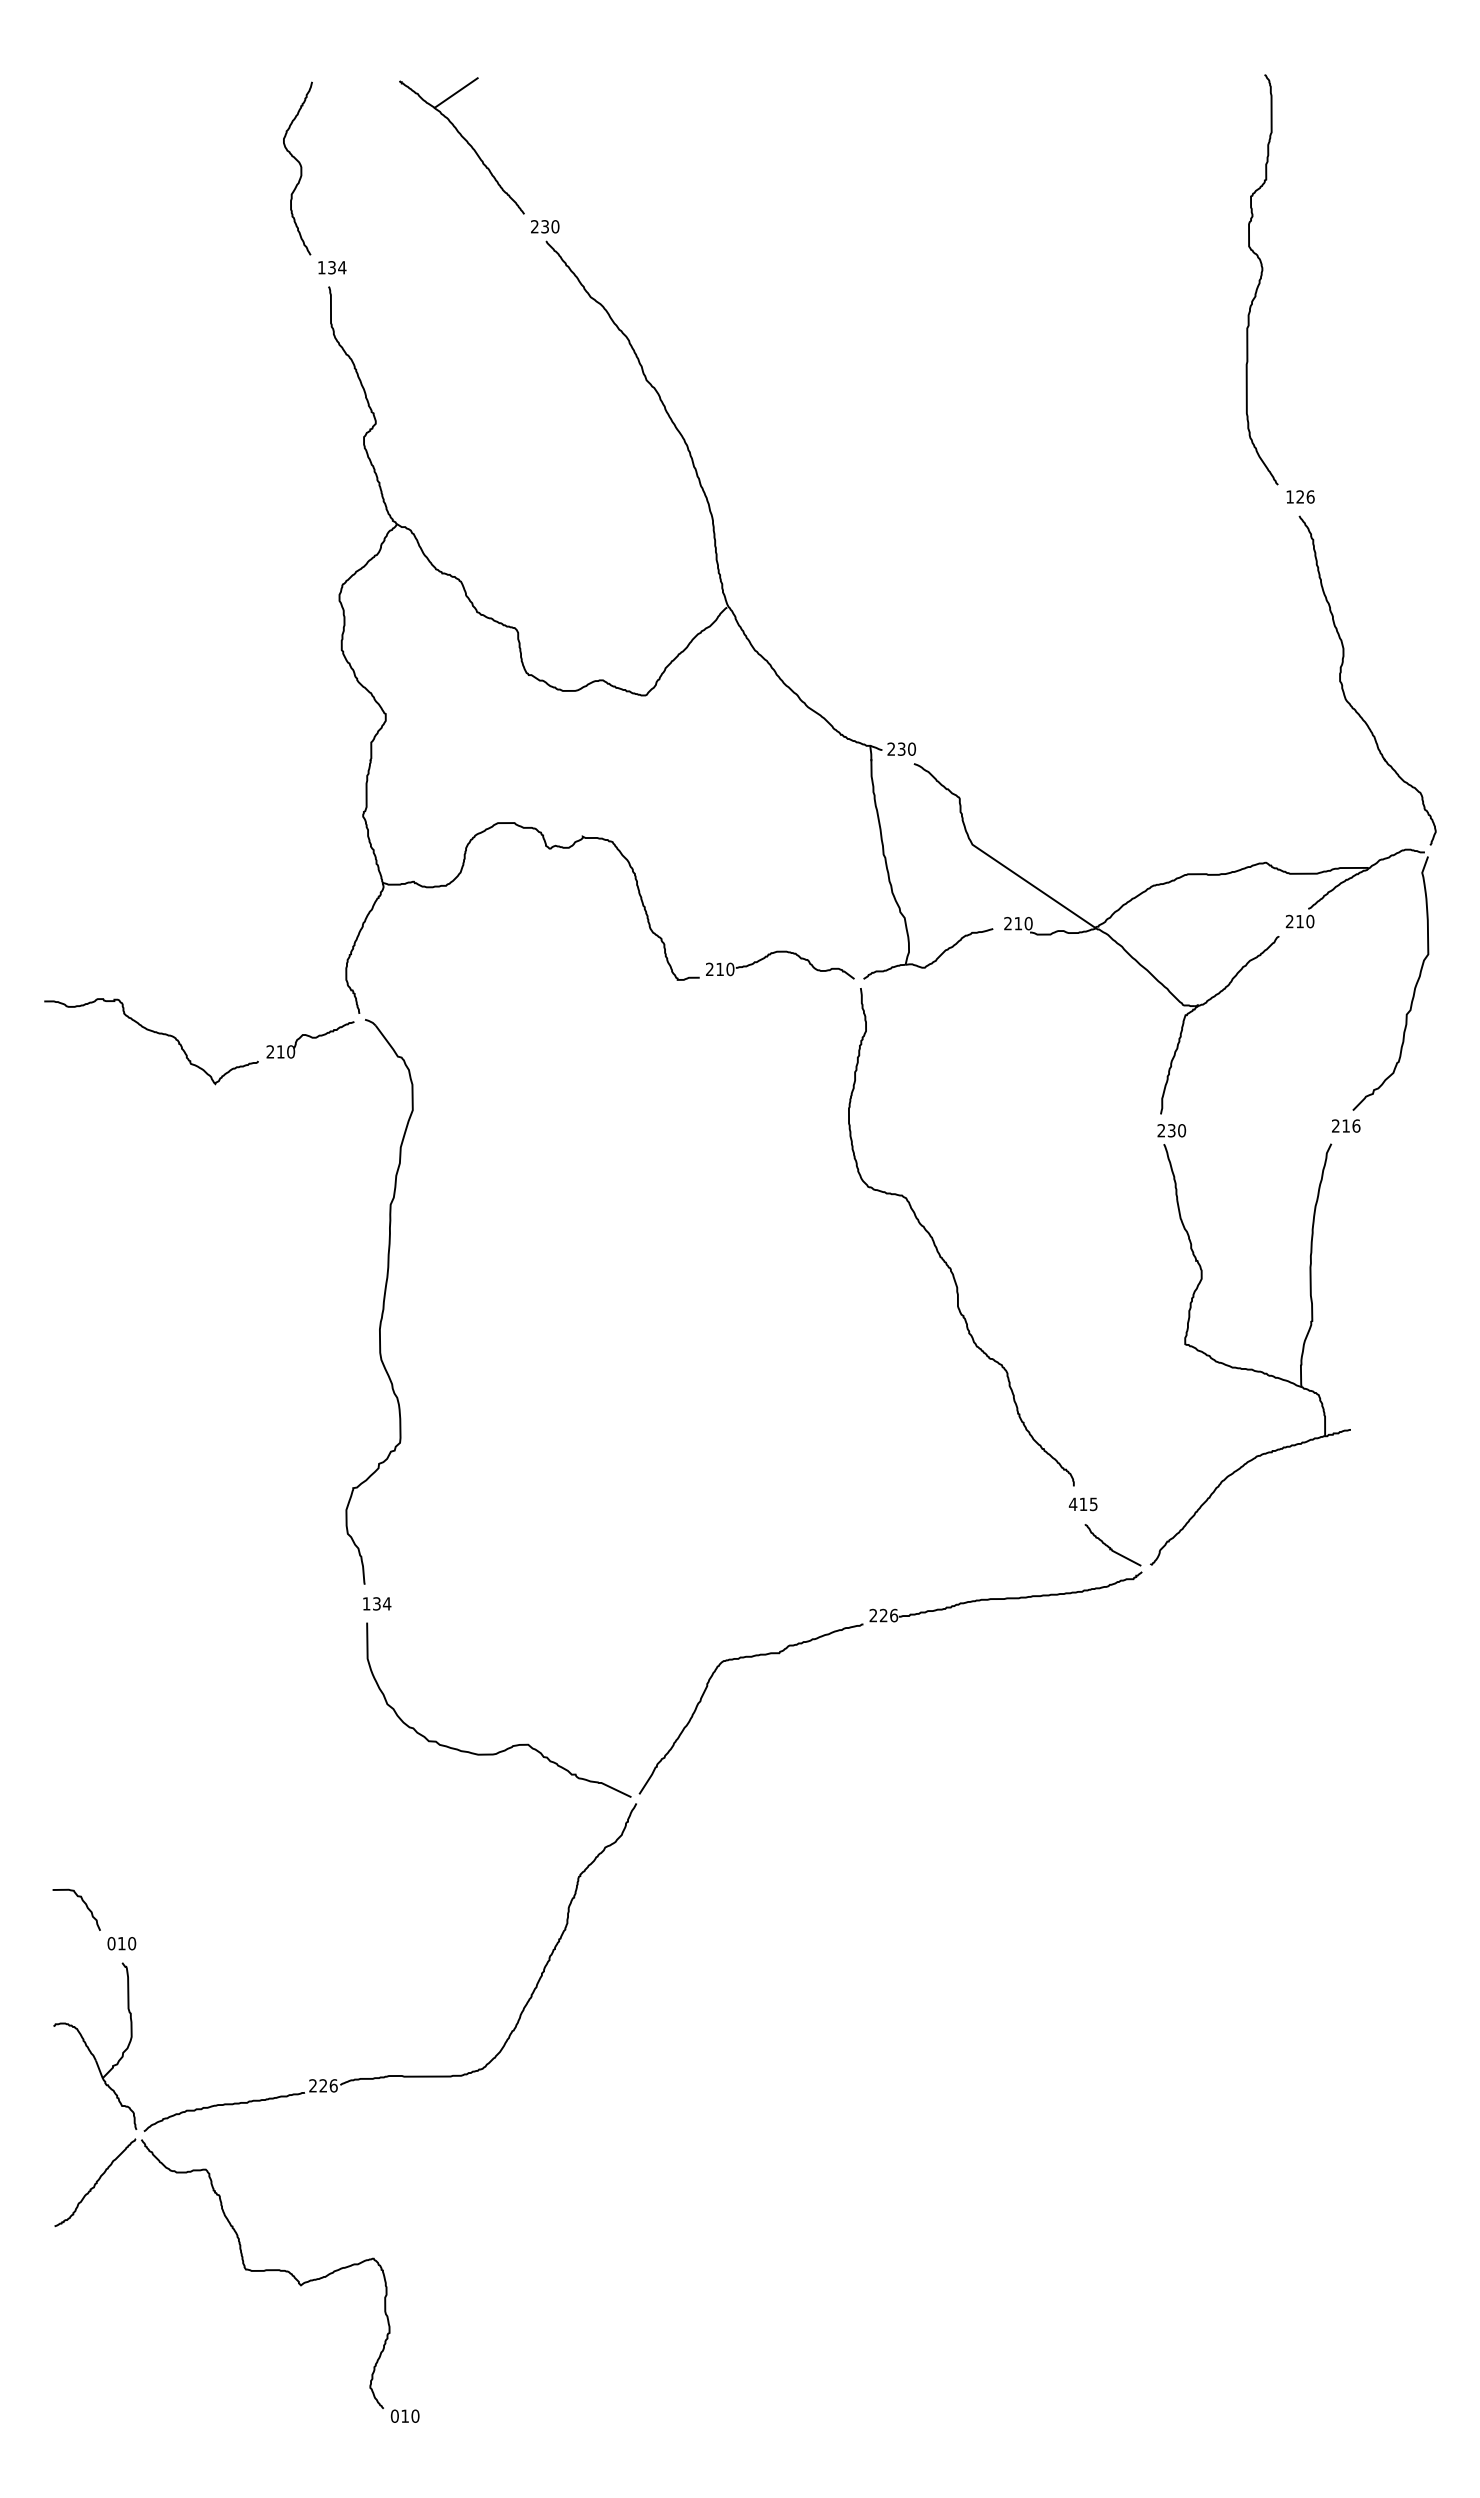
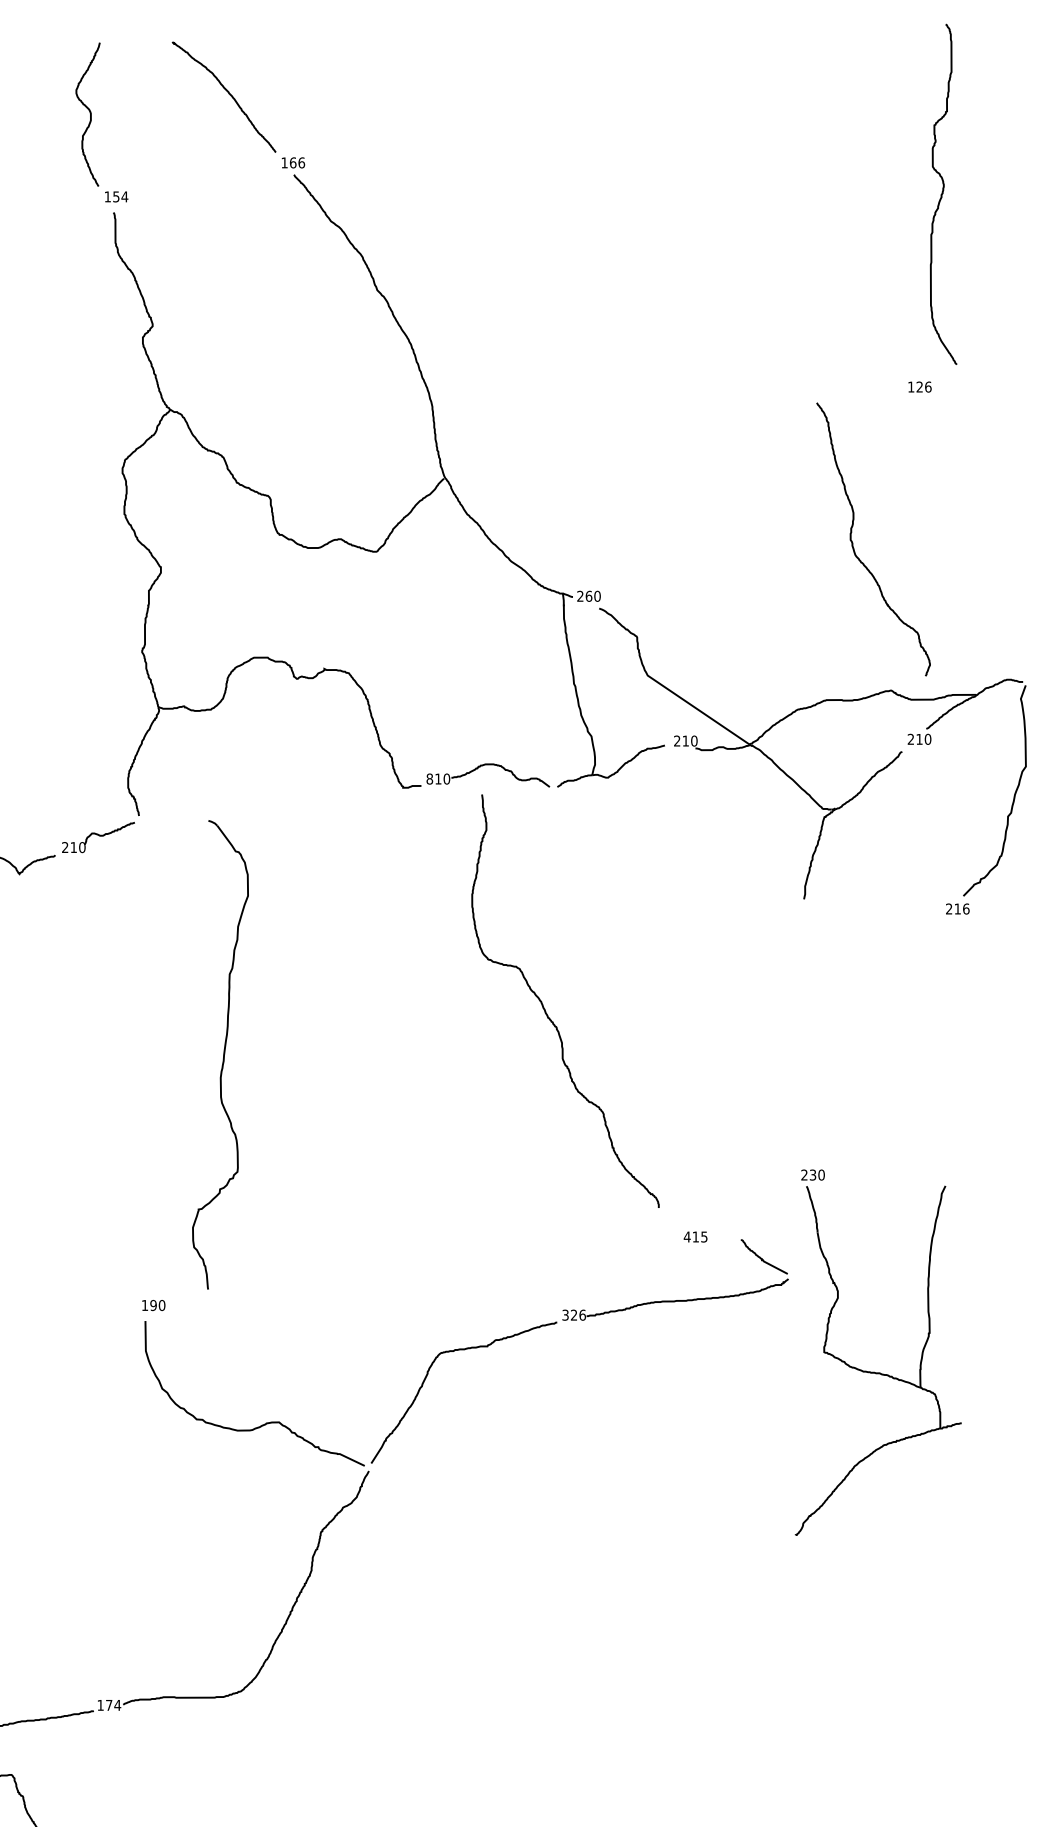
line: (455, 92) -> (218, 51), removed
text: (545, 226) -> (293, 162), 230 -> 166
text: (331, 267) -> (115, 196), 134 -> 154
curve: (1261, 279) -> (943, 194), moved
part: (1343, 685) -> (853, 543), moved
text: (901, 748) -> (588, 595), 230 -> 260
text: (709, 969) -> (429, 779), 210 -> 810
curve: (937, 1247) -> (545, 1009), moved
part: (379, 1301) -> (220, 1054), moved
part: (1250, 1368) -> (878, 1372), moved
text: (1082, 1504) -> (695, 1237), moved
text: (381, 1603) -> (157, 1305), 134 -> 190
text: (873, 1615) -> (565, 1315), 226 -> 326
text: (323, 2085) -> (109, 1705), 226 -> 174

